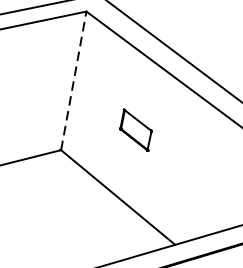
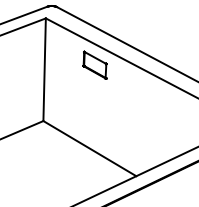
line: (73, 80) -> (44, 69), dashed -> solid
part: (135, 129) -> (94, 64), moved

